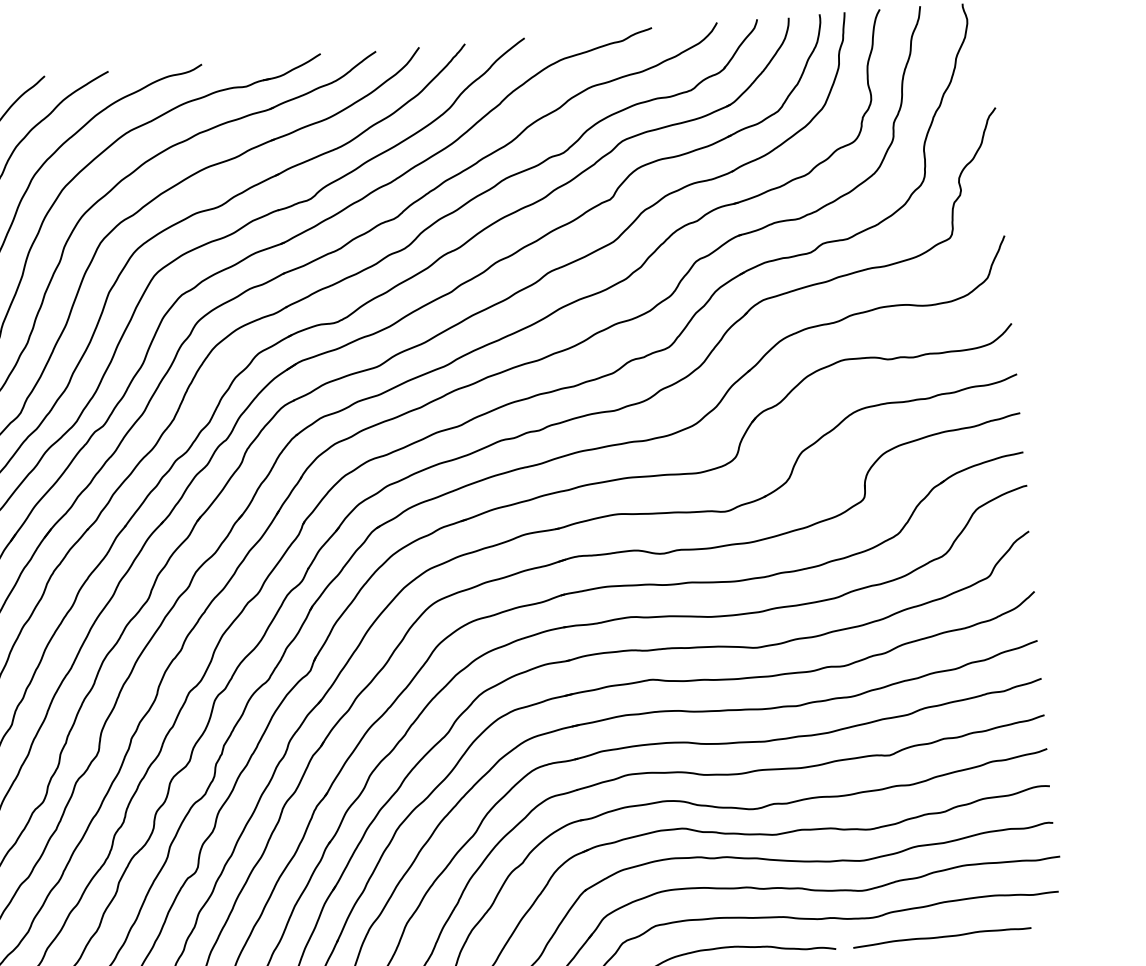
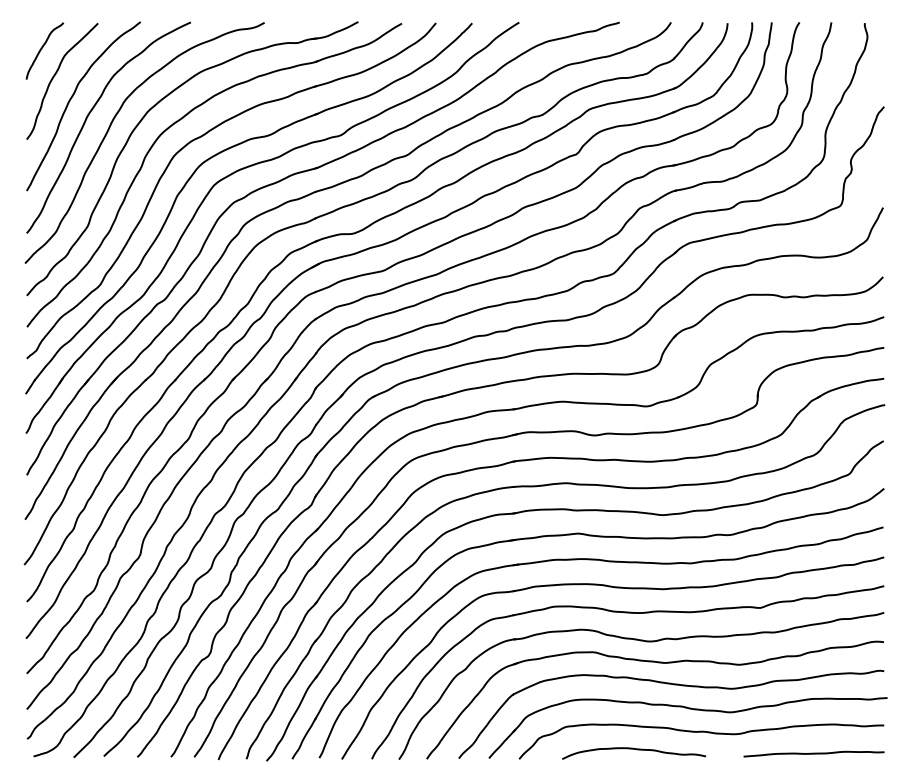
curve: (941, 936) -> (813, 753), moved

